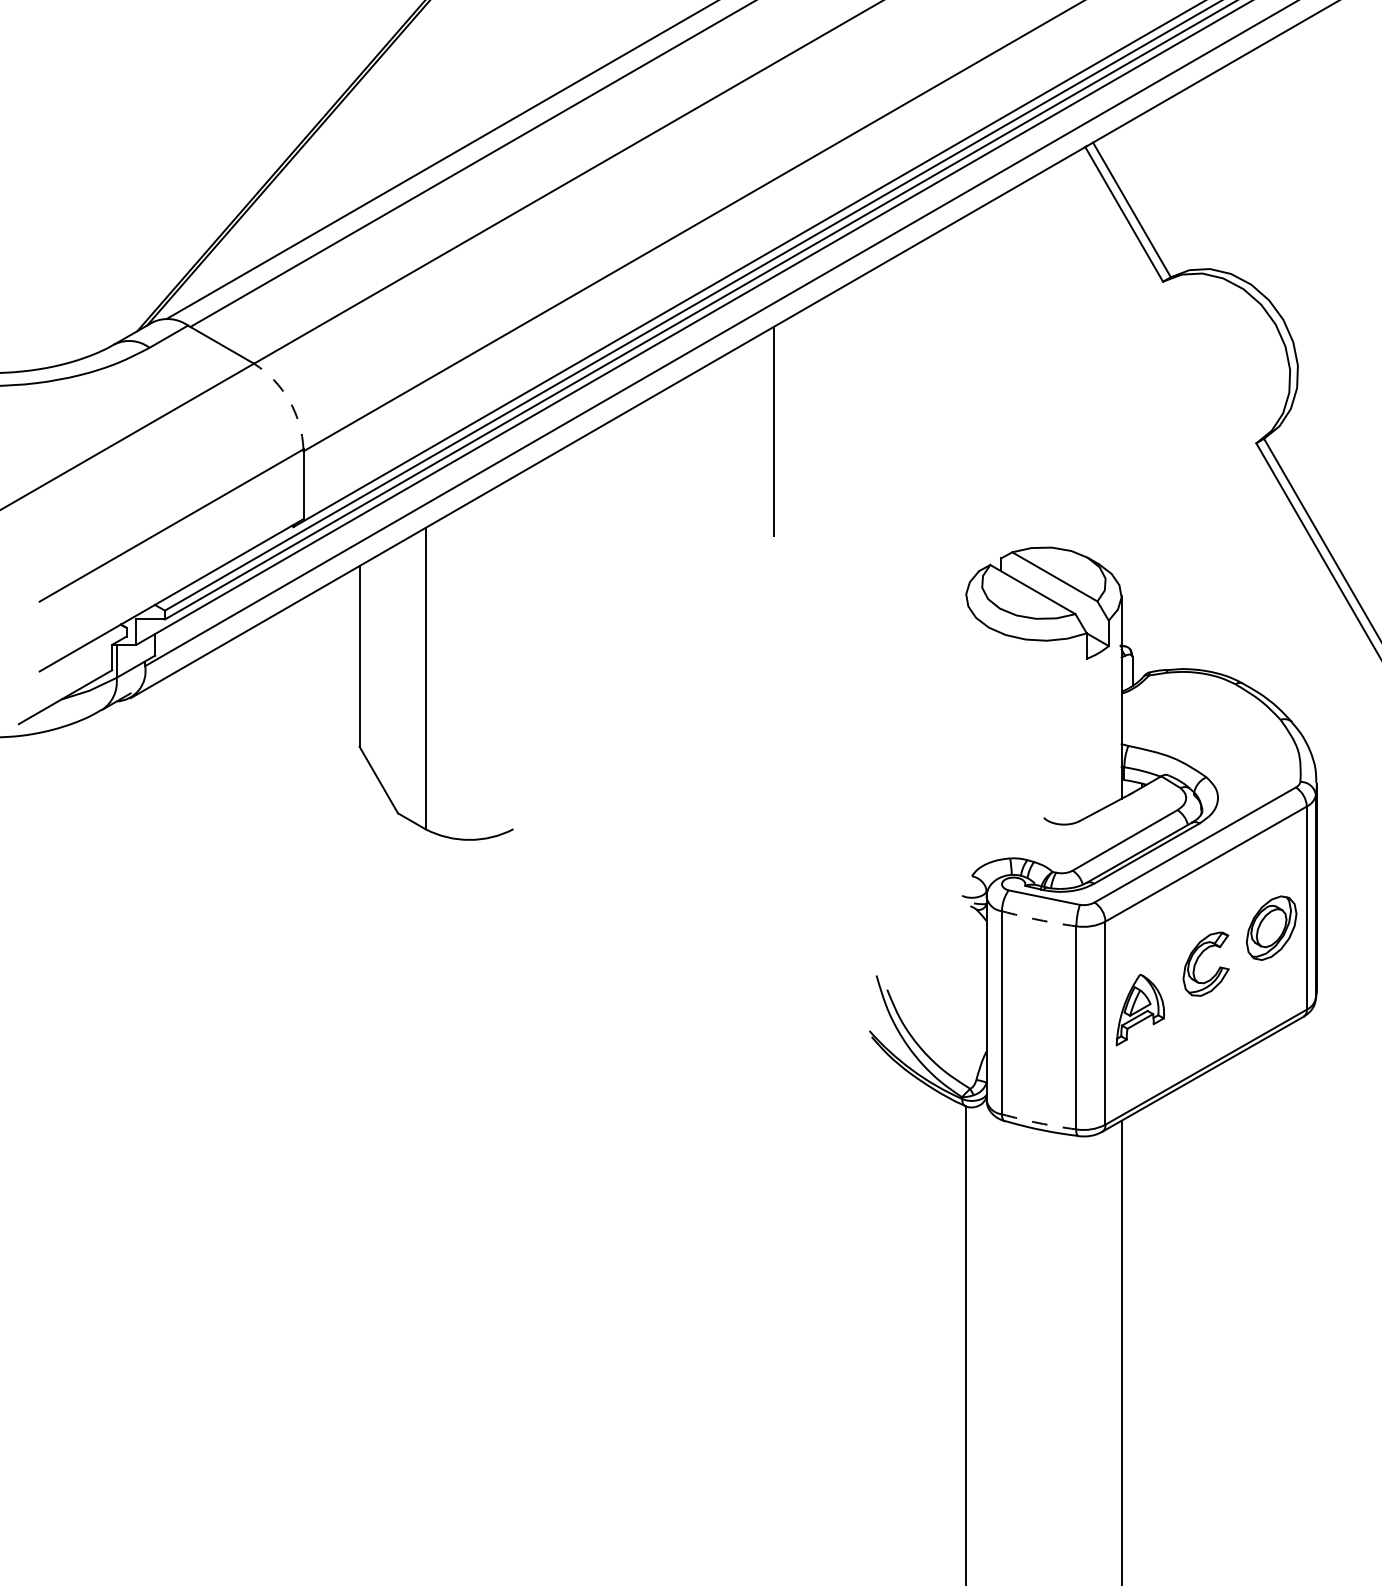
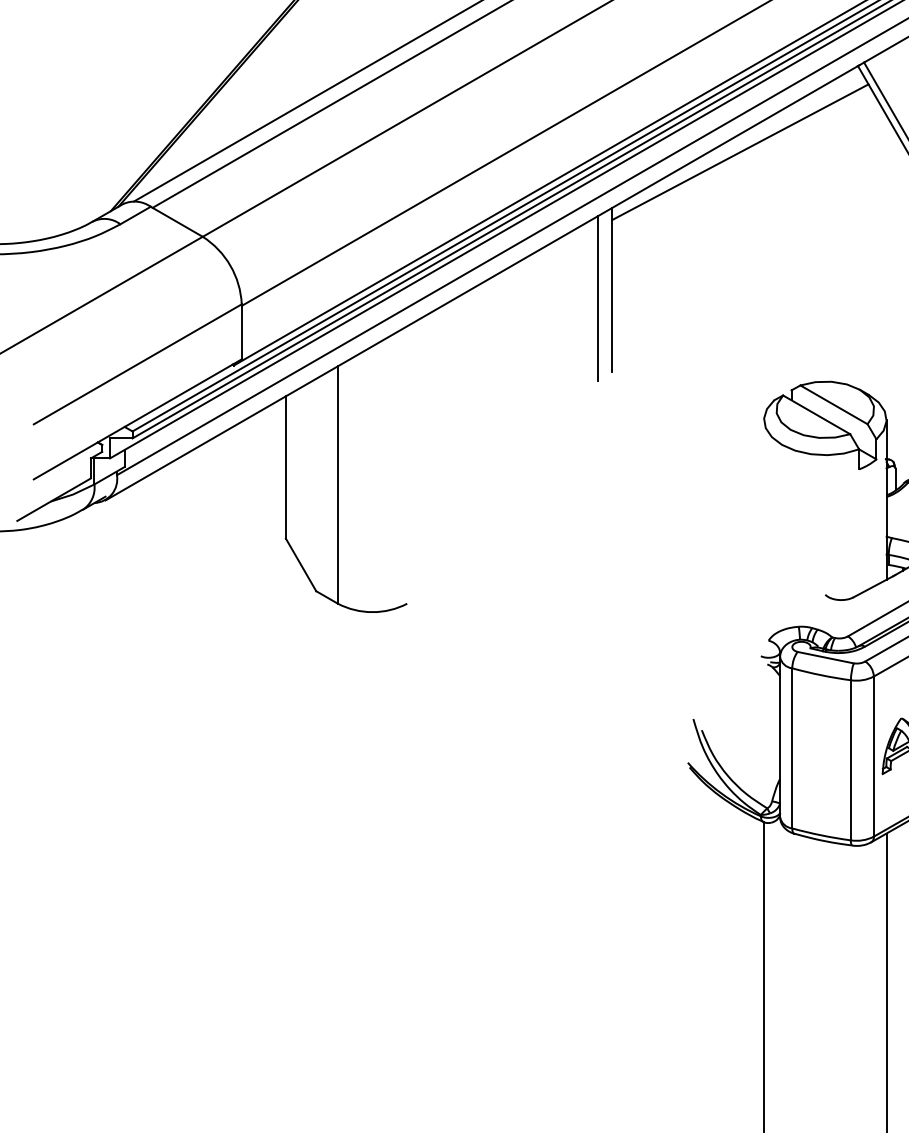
line: (935, 256) -> (739, 152), added
arc: (289, 400) -> (230, 265), dashed -> solid
line: (755, 441) -> (598, 298), added
arc: (1038, 919) -> (821, 674), dashed -> solid
arc: (1038, 1123) -> (821, 835), dashed -> solid

